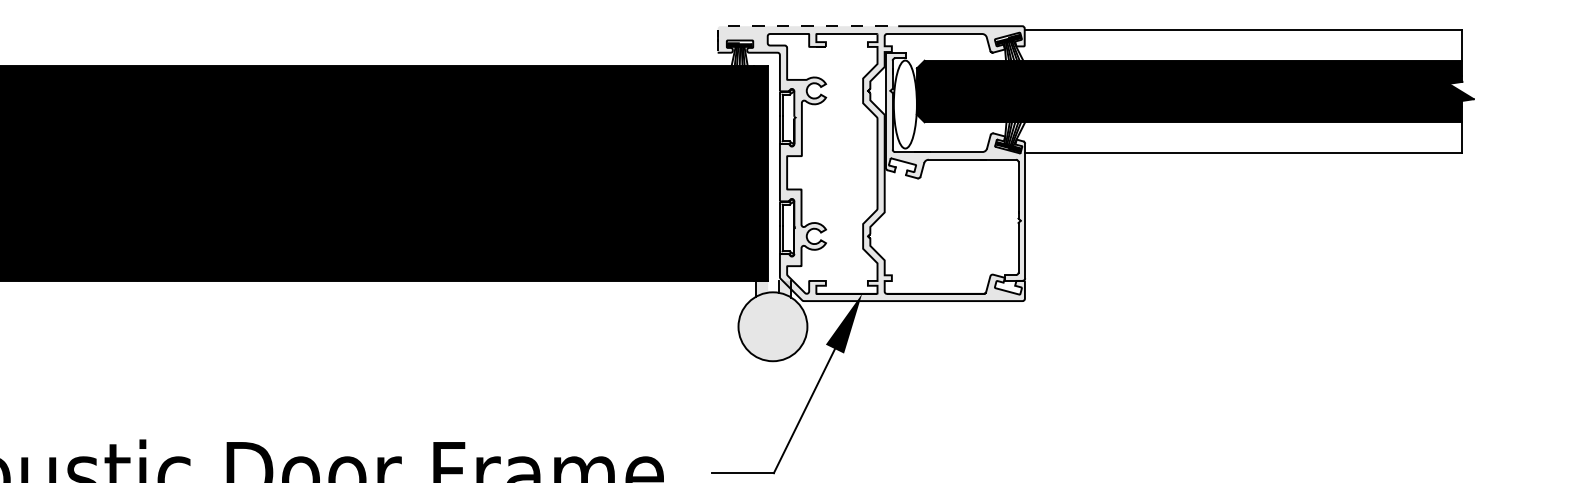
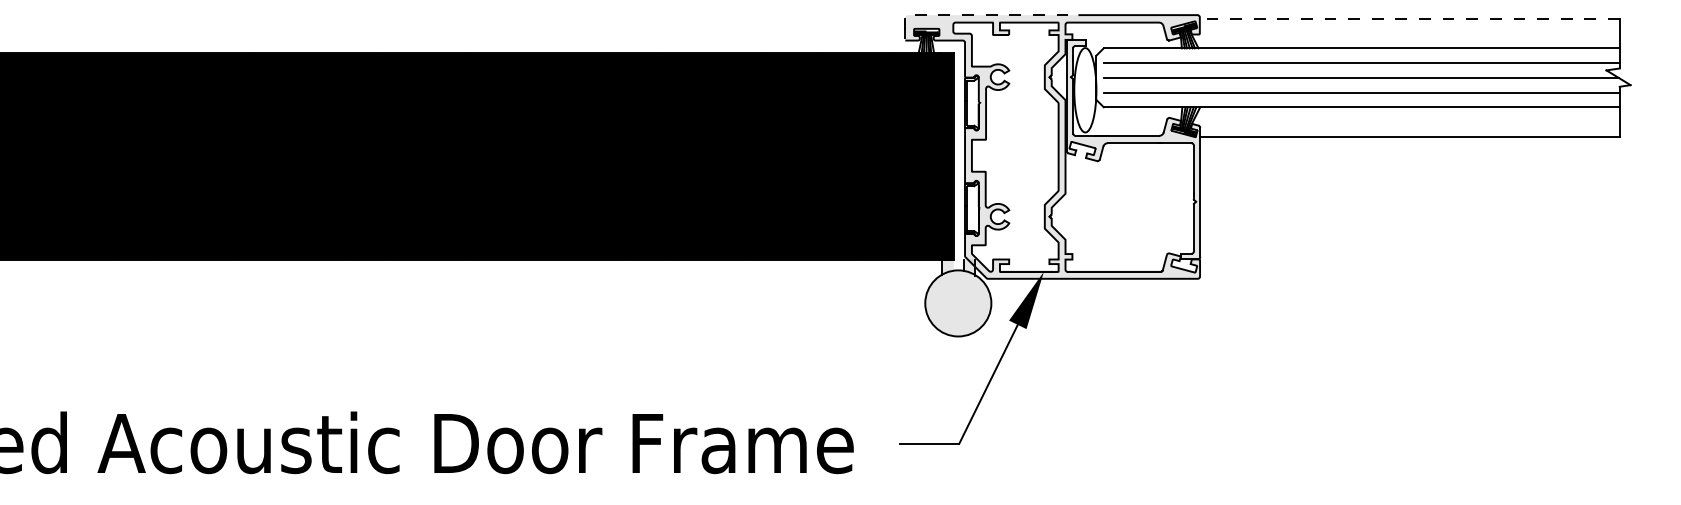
line: (1243, 29) -> (1409, 18), solid -> dashed
fill: (1195, 91) -> (1363, 77), removed

